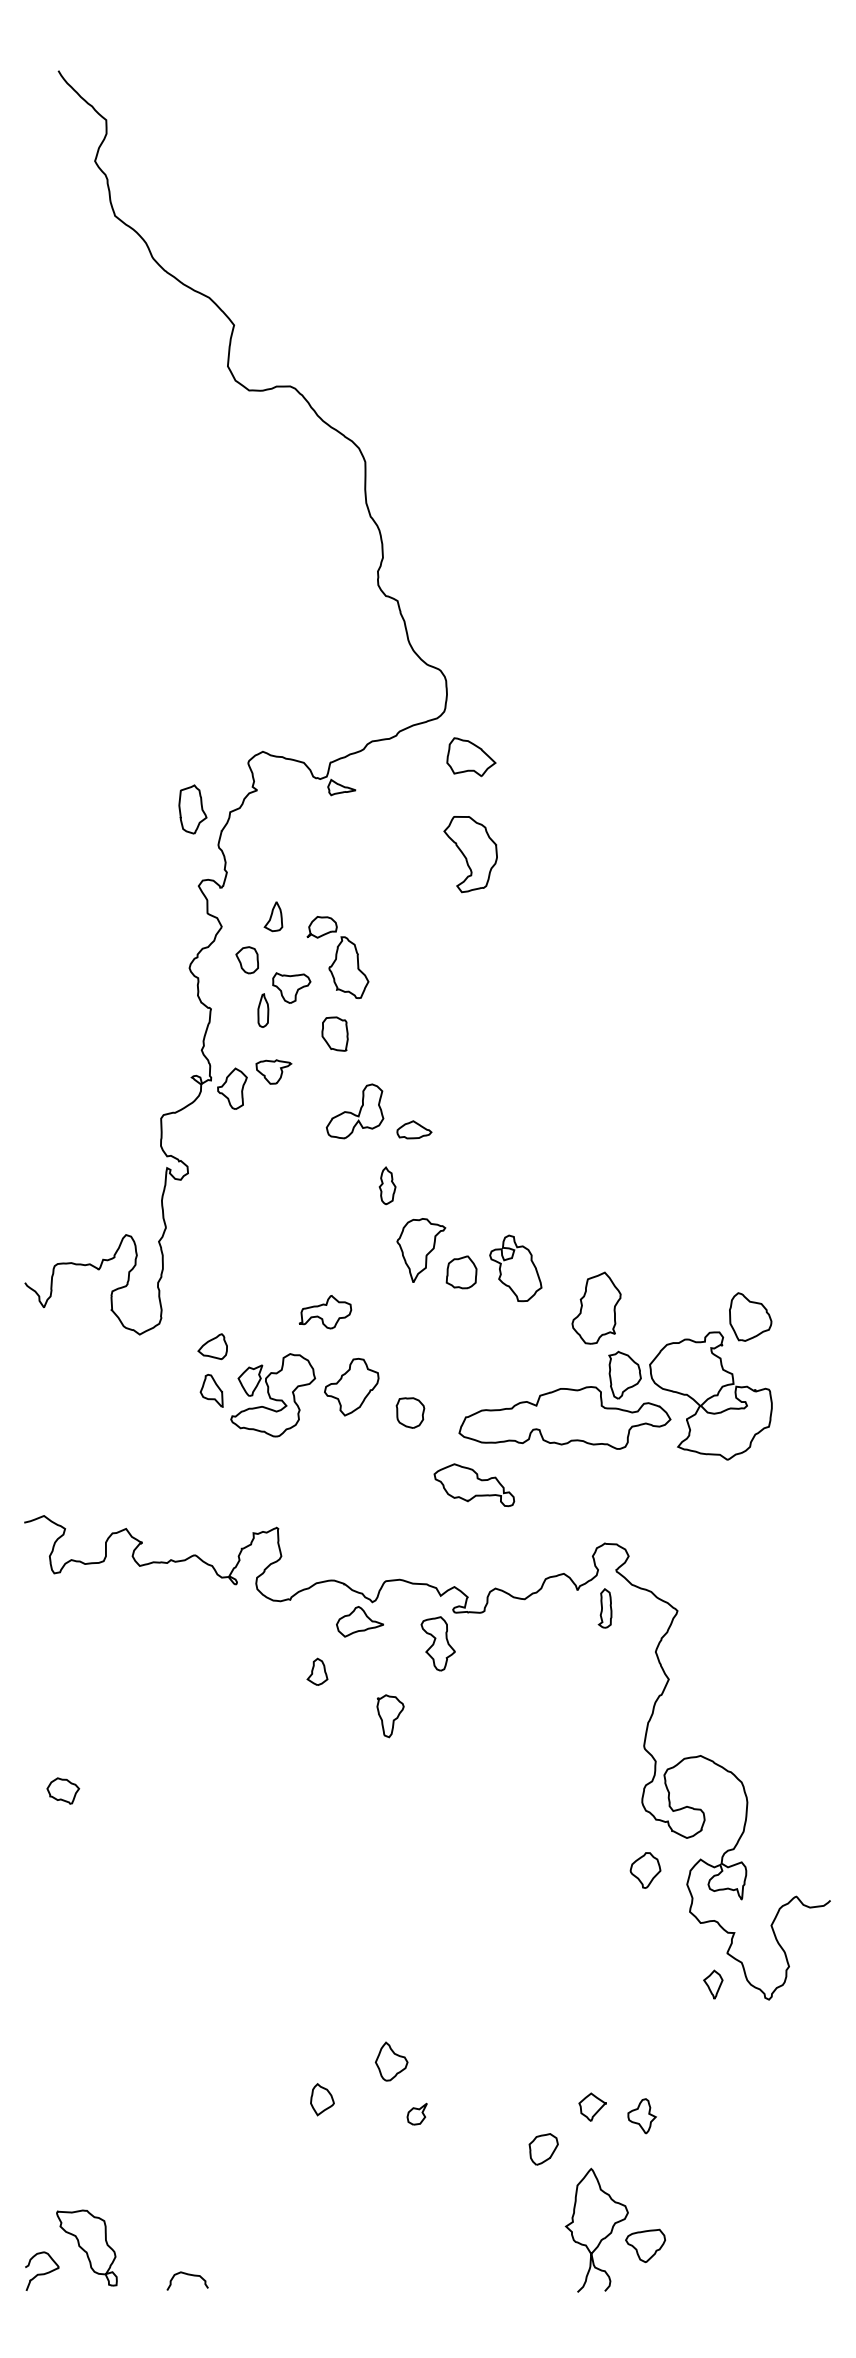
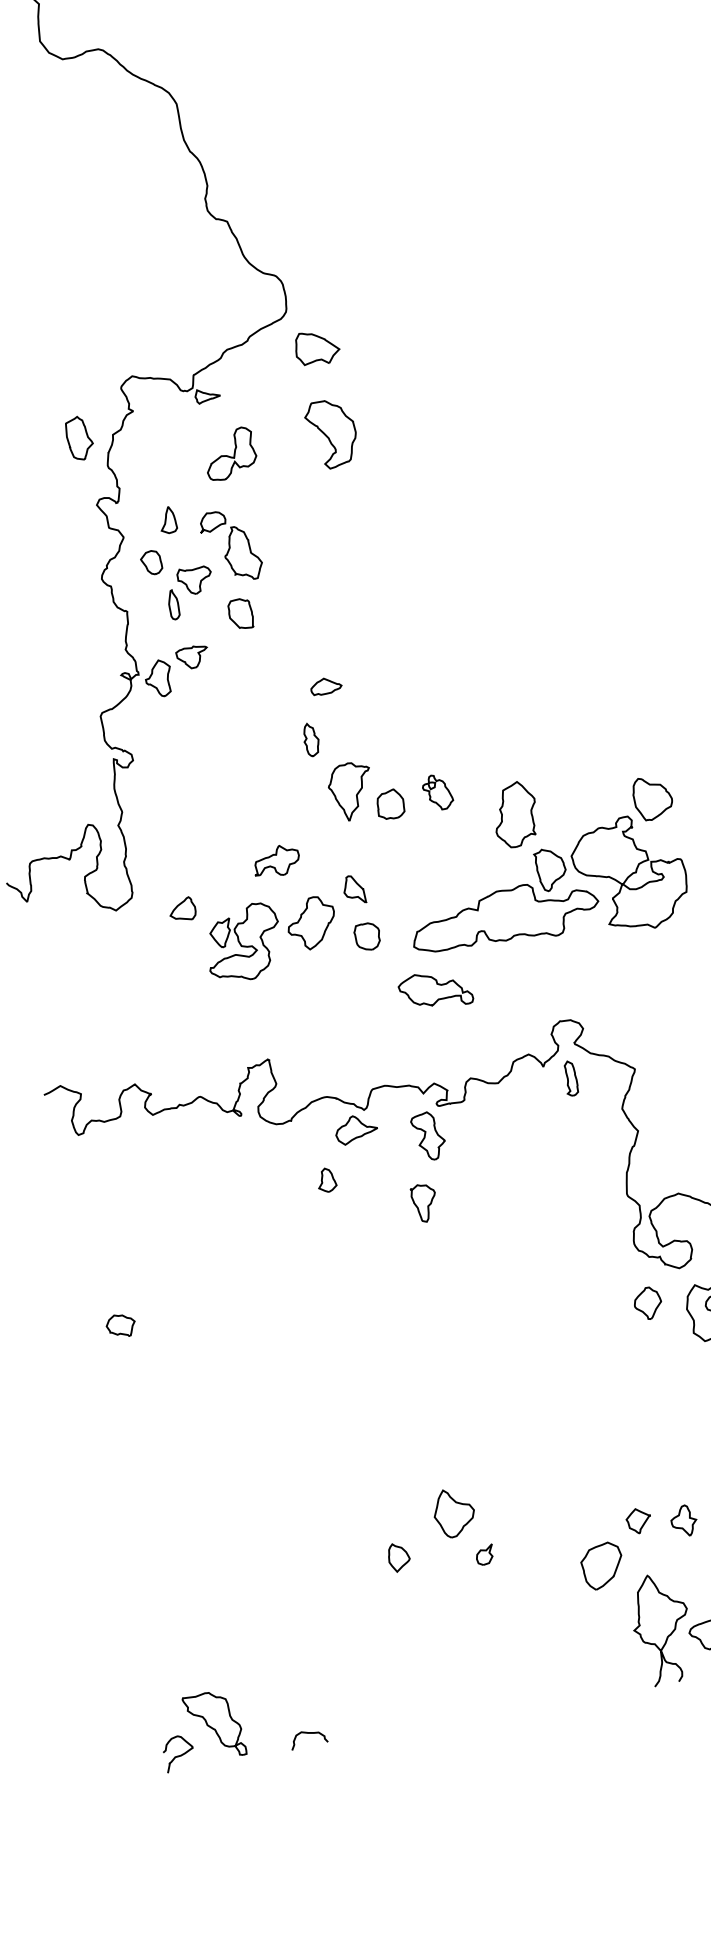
part: (354, 1111) -> (229, 454), moved
part: (515, 1268) -> (437, 792), size x0.6
part: (211, 1390) -> (353, 889), moved
part: (390, 1716) -> (424, 1203), moved
part: (391, 2061) -> (453, 1512), size x1.4
part: (543, 2149) -> (602, 1566), size x1.6

